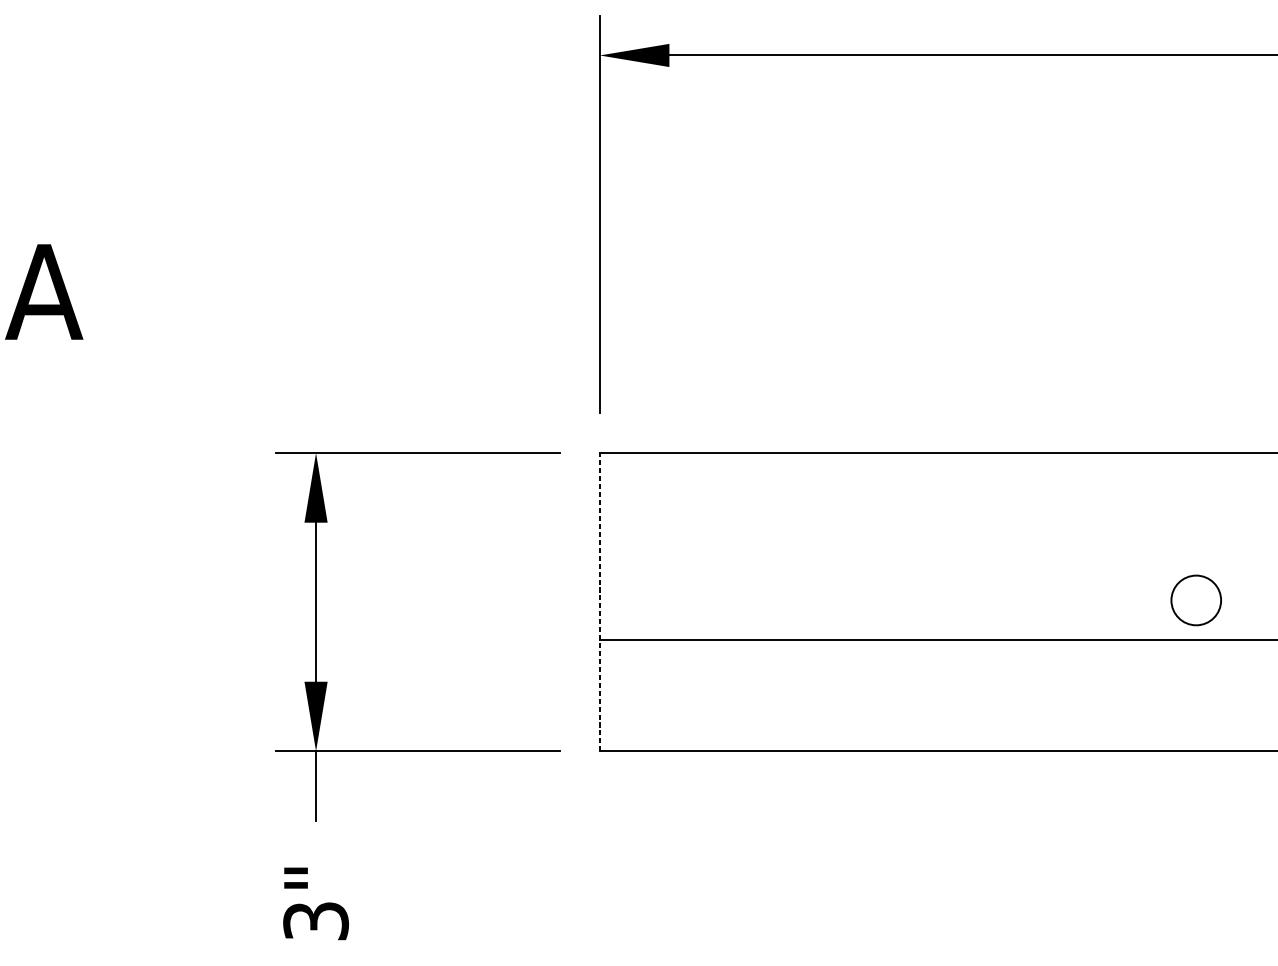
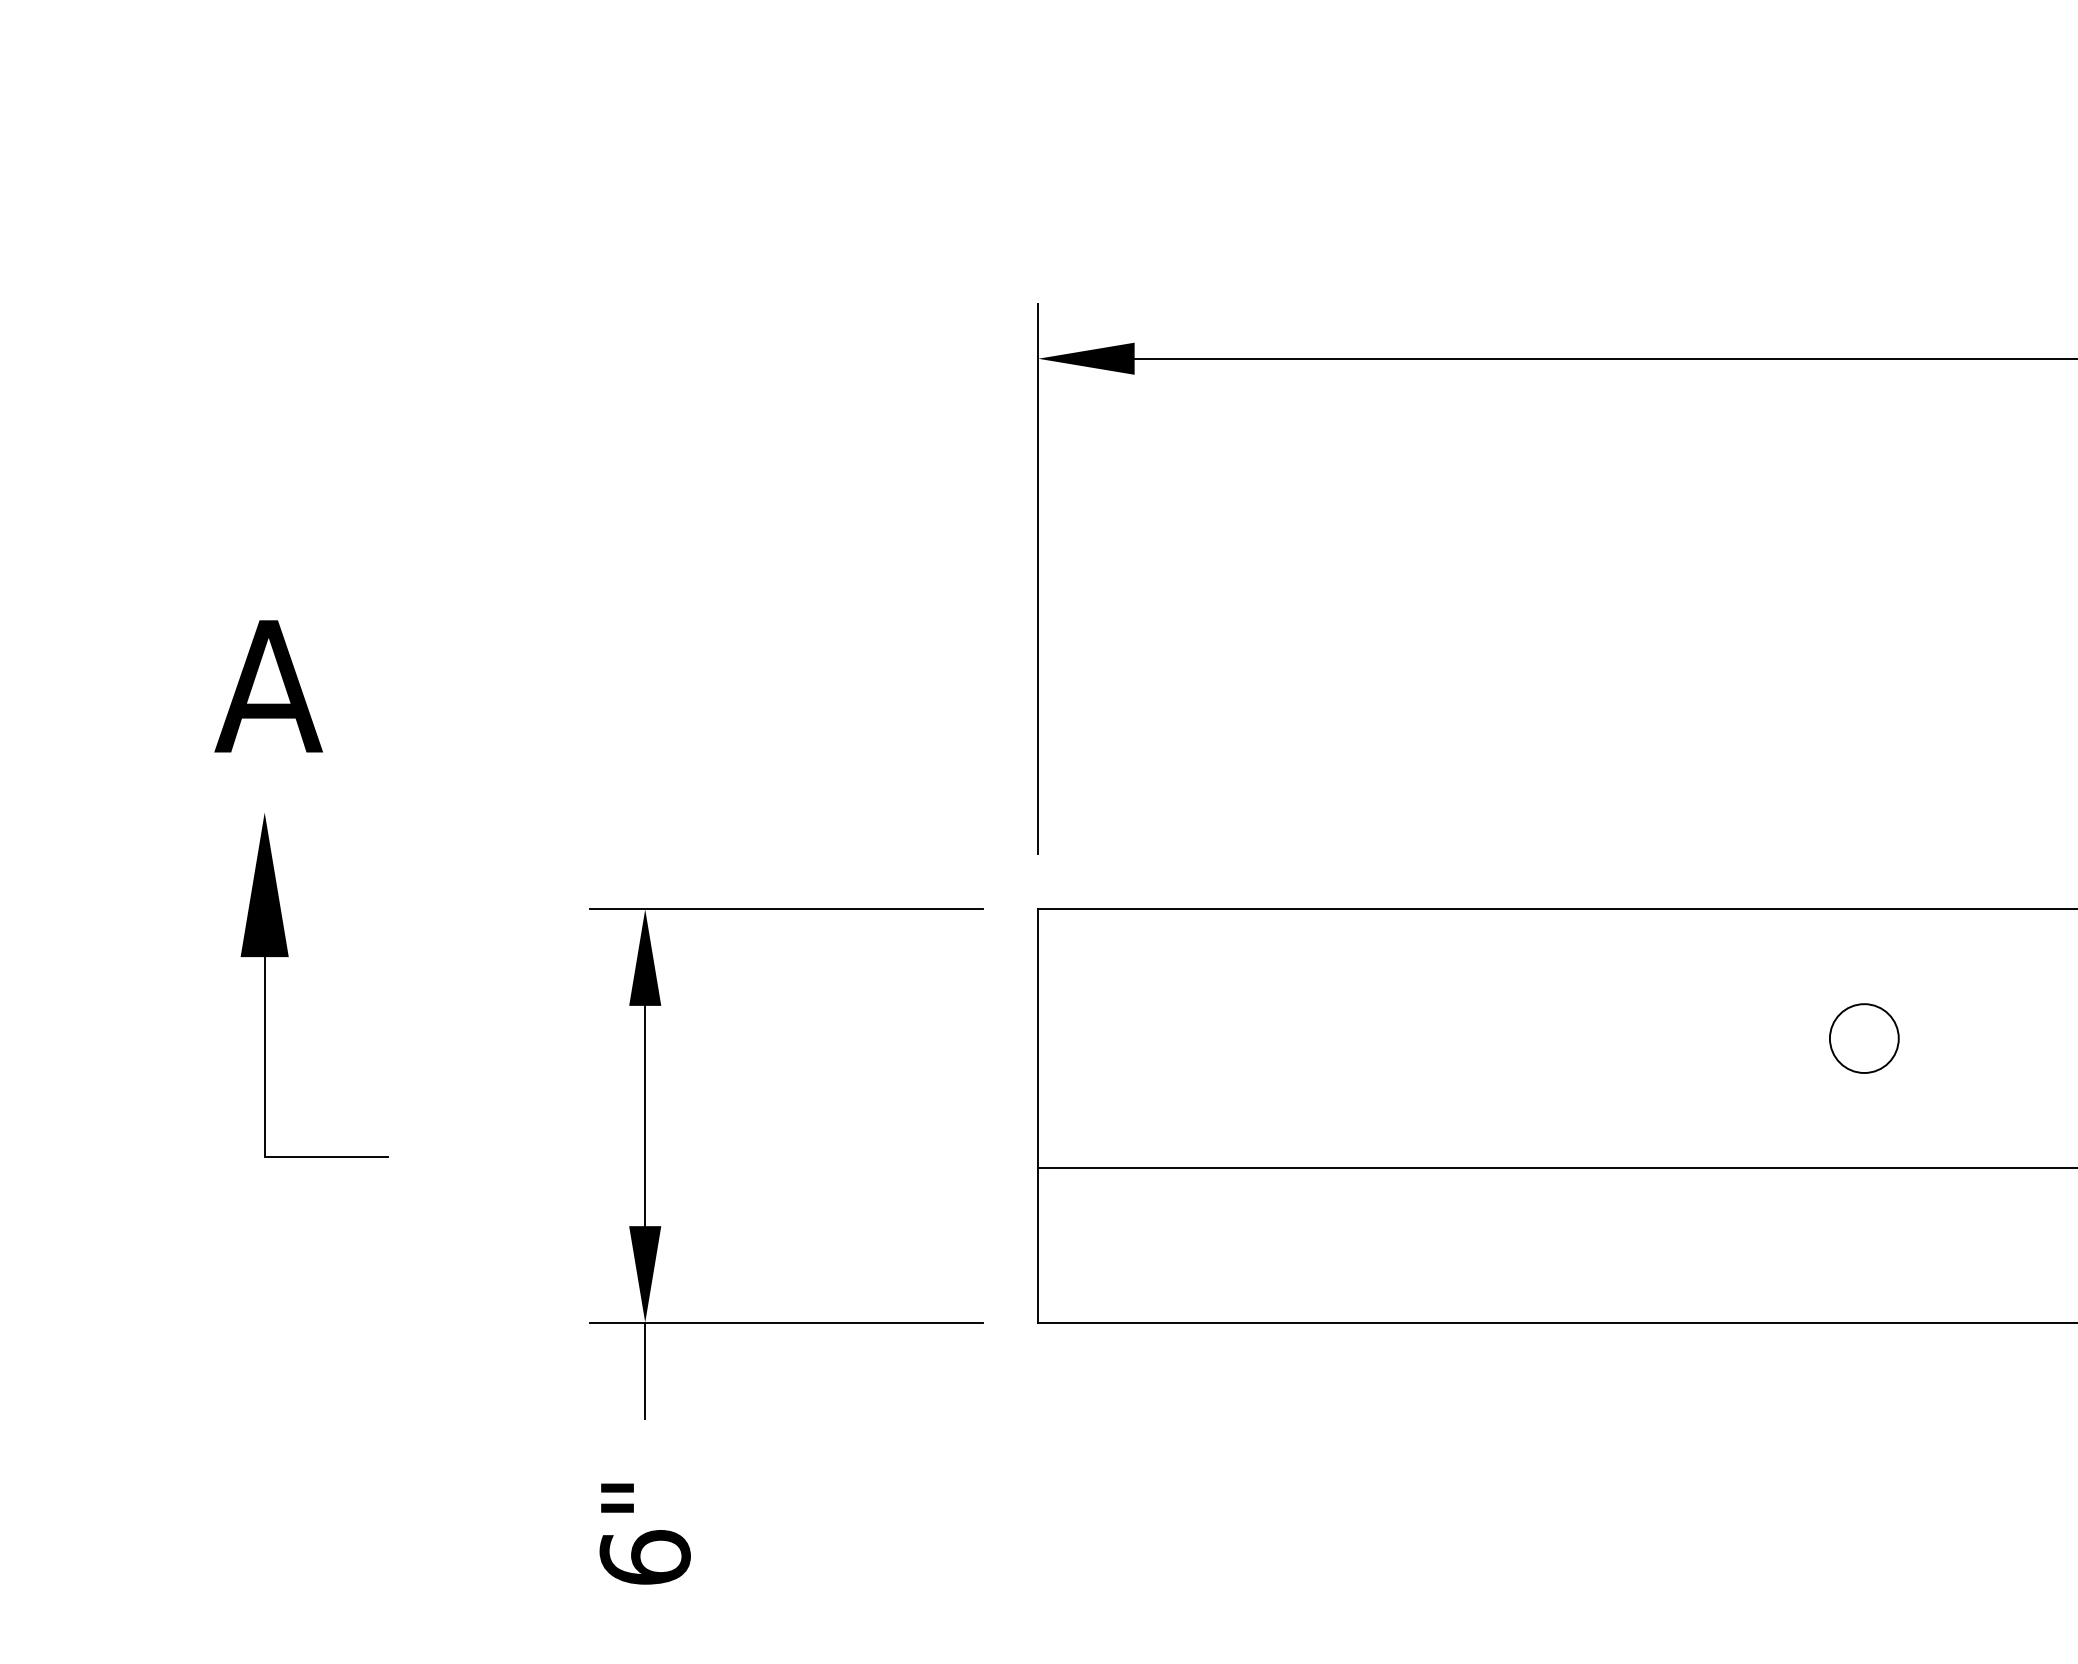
part: (58, 487) -> (288, 956), added
circle: (1196, 600) -> (1864, 1038), moved
line: (600, 602) -> (1038, 1116), dashed -> solid
text: (315, 920) -> (644, 1557), 3" -> 6"

